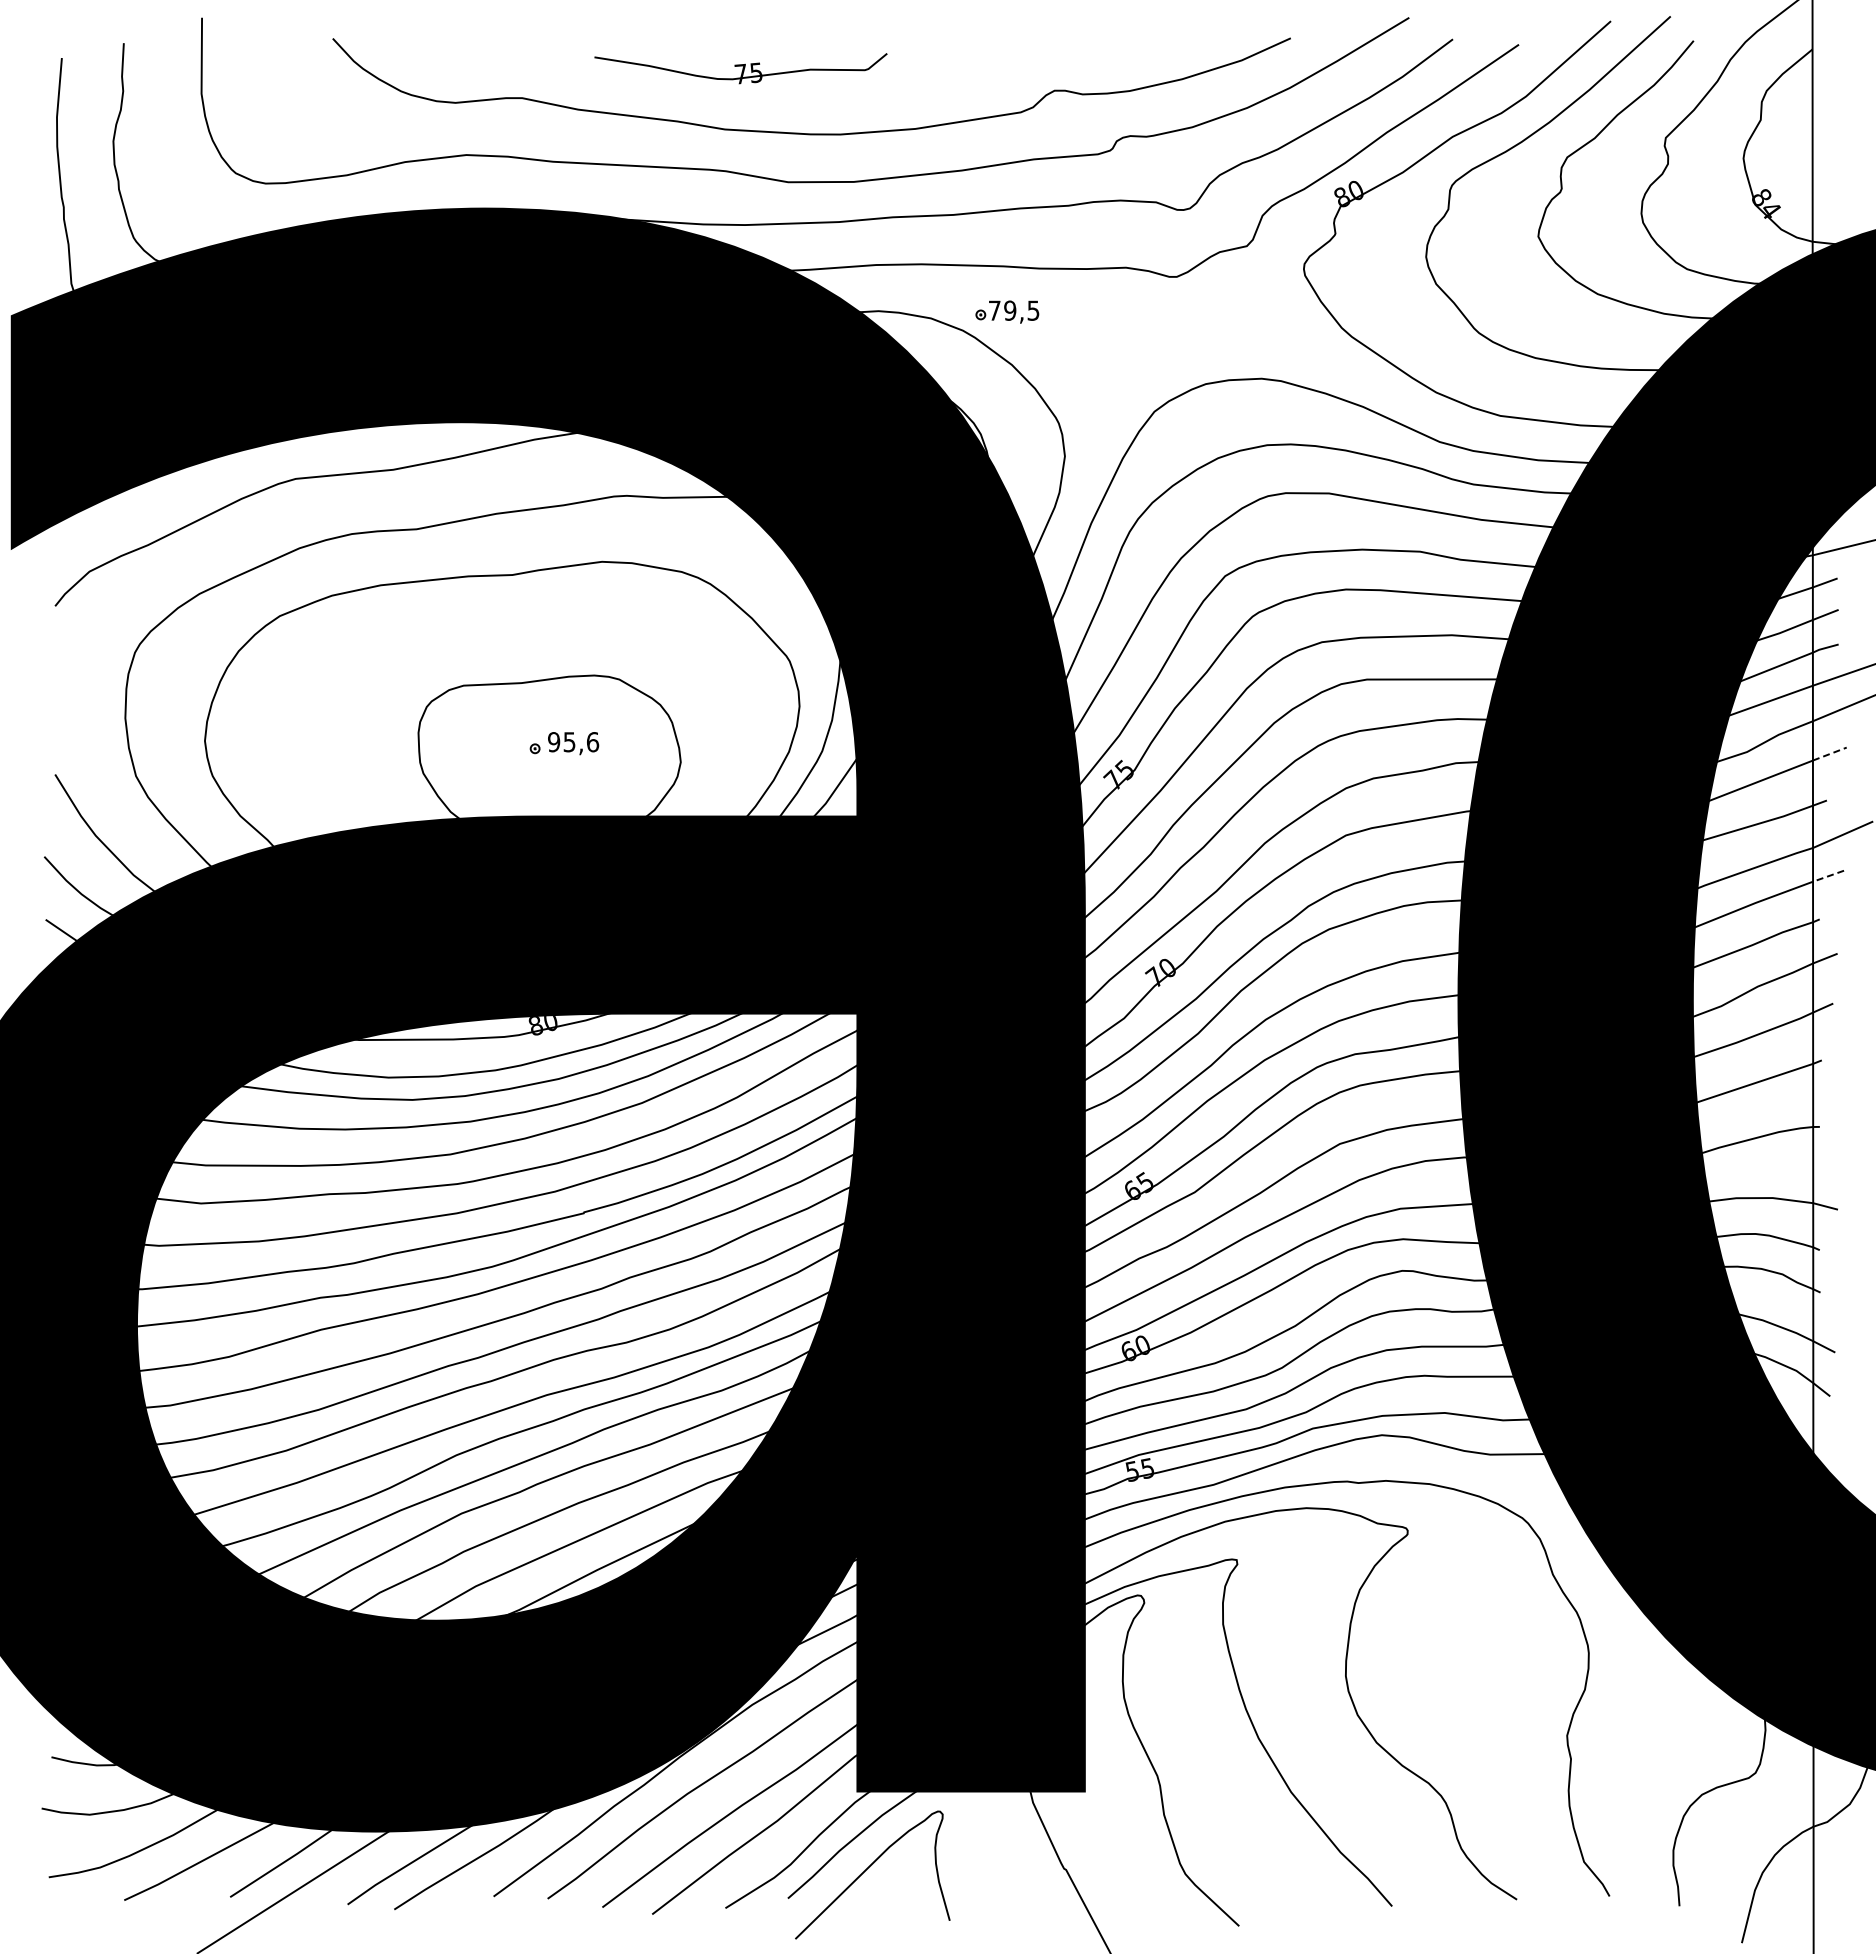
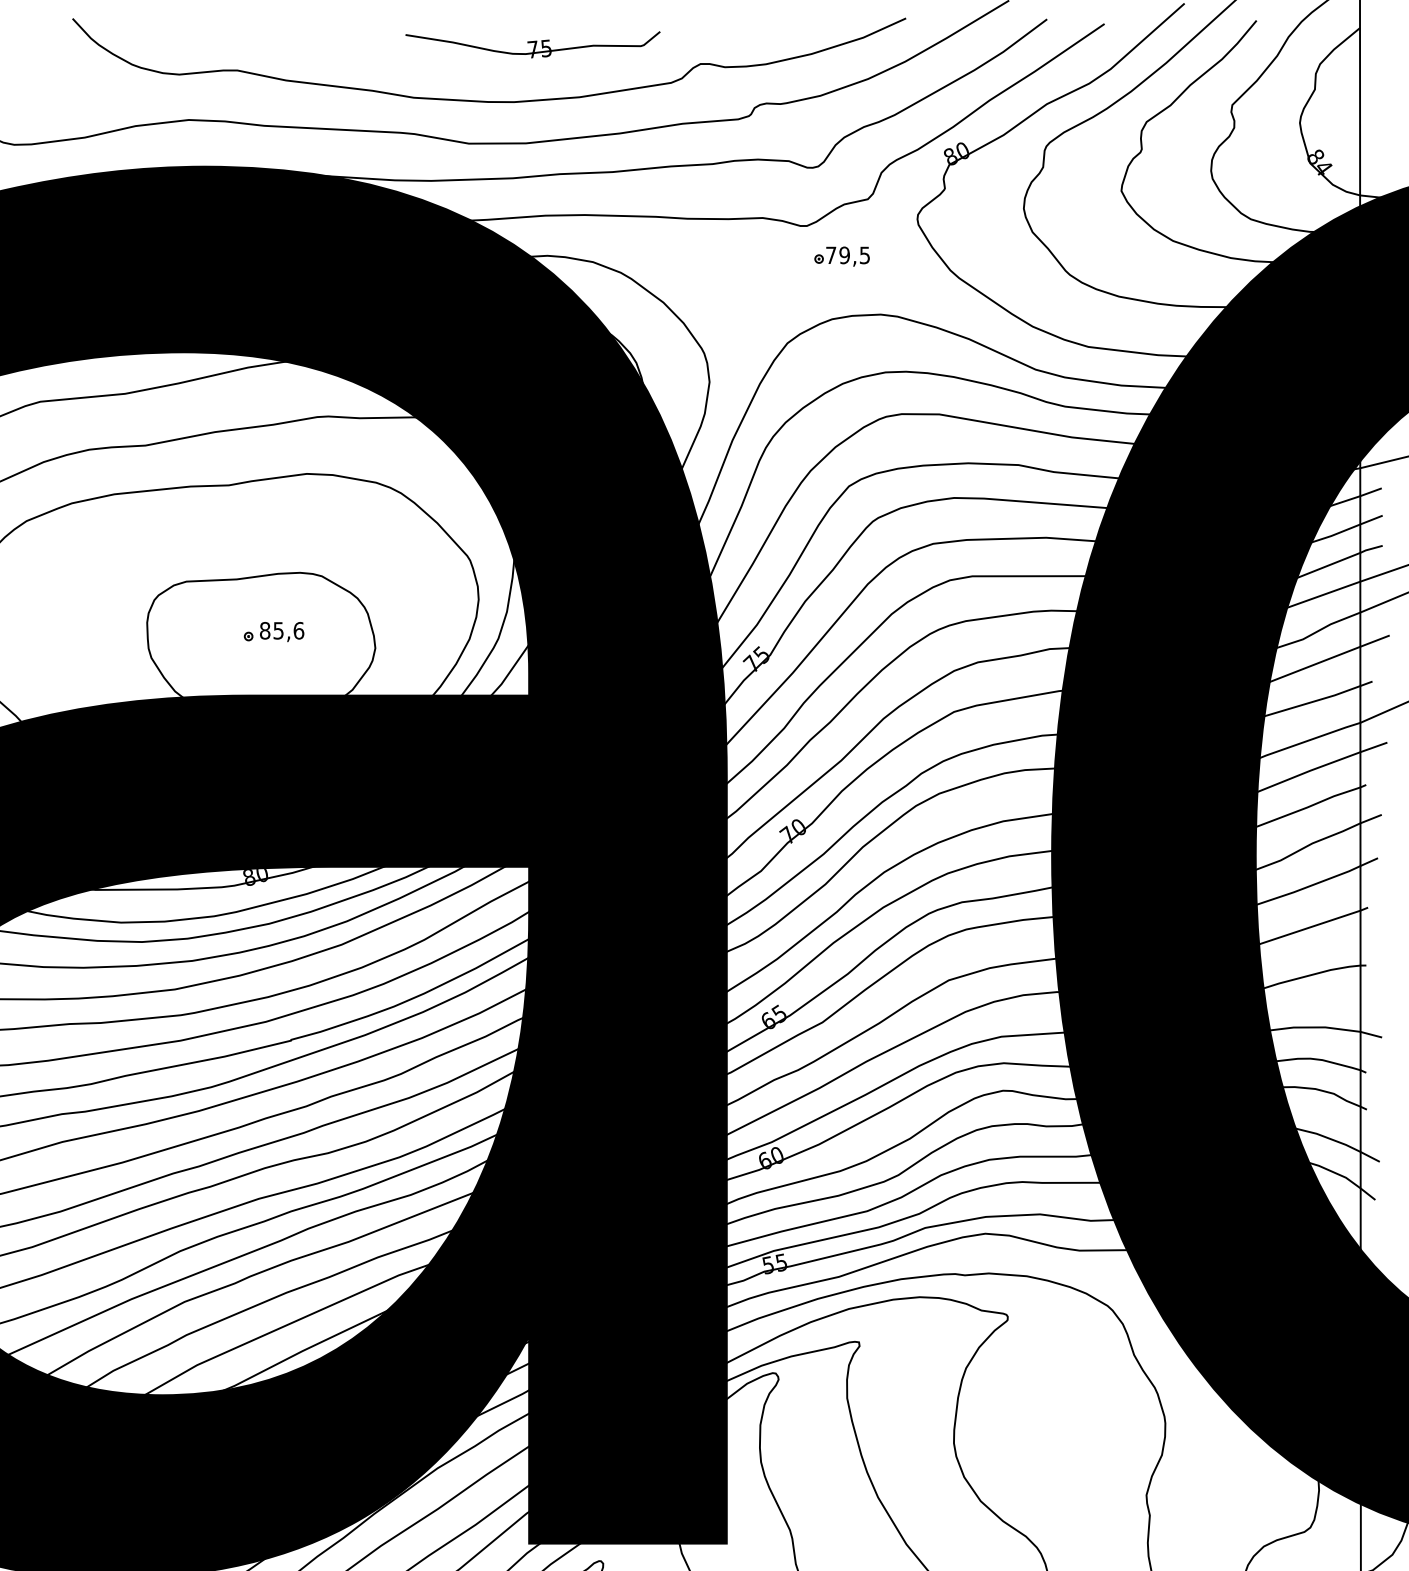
part: (740, 68) -> (532, 44), moved
part: (1007, 311) -> (842, 256), moved
text: (554, 742) -> (265, 631), 95,6 -> 85,6
line: (1830, 753) -> (1375, 640), dashed -> solid
line: (1828, 876) -> (1373, 747), dashed -> solid

